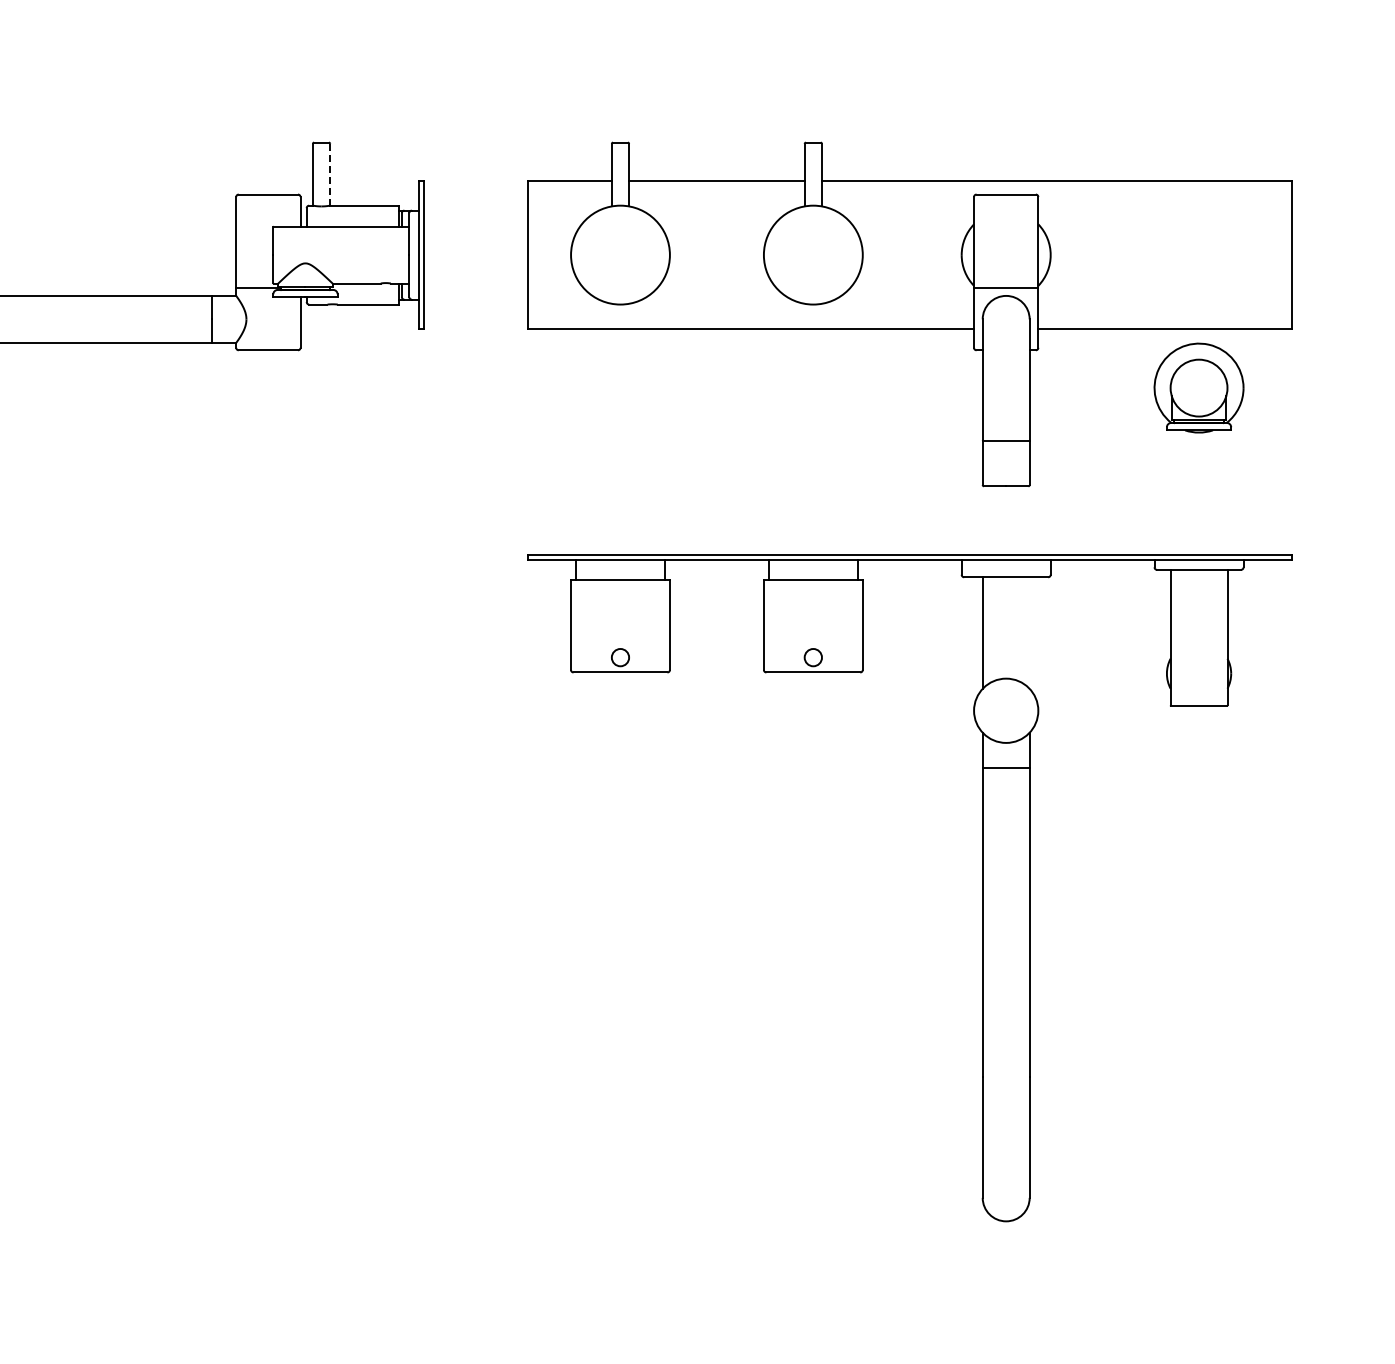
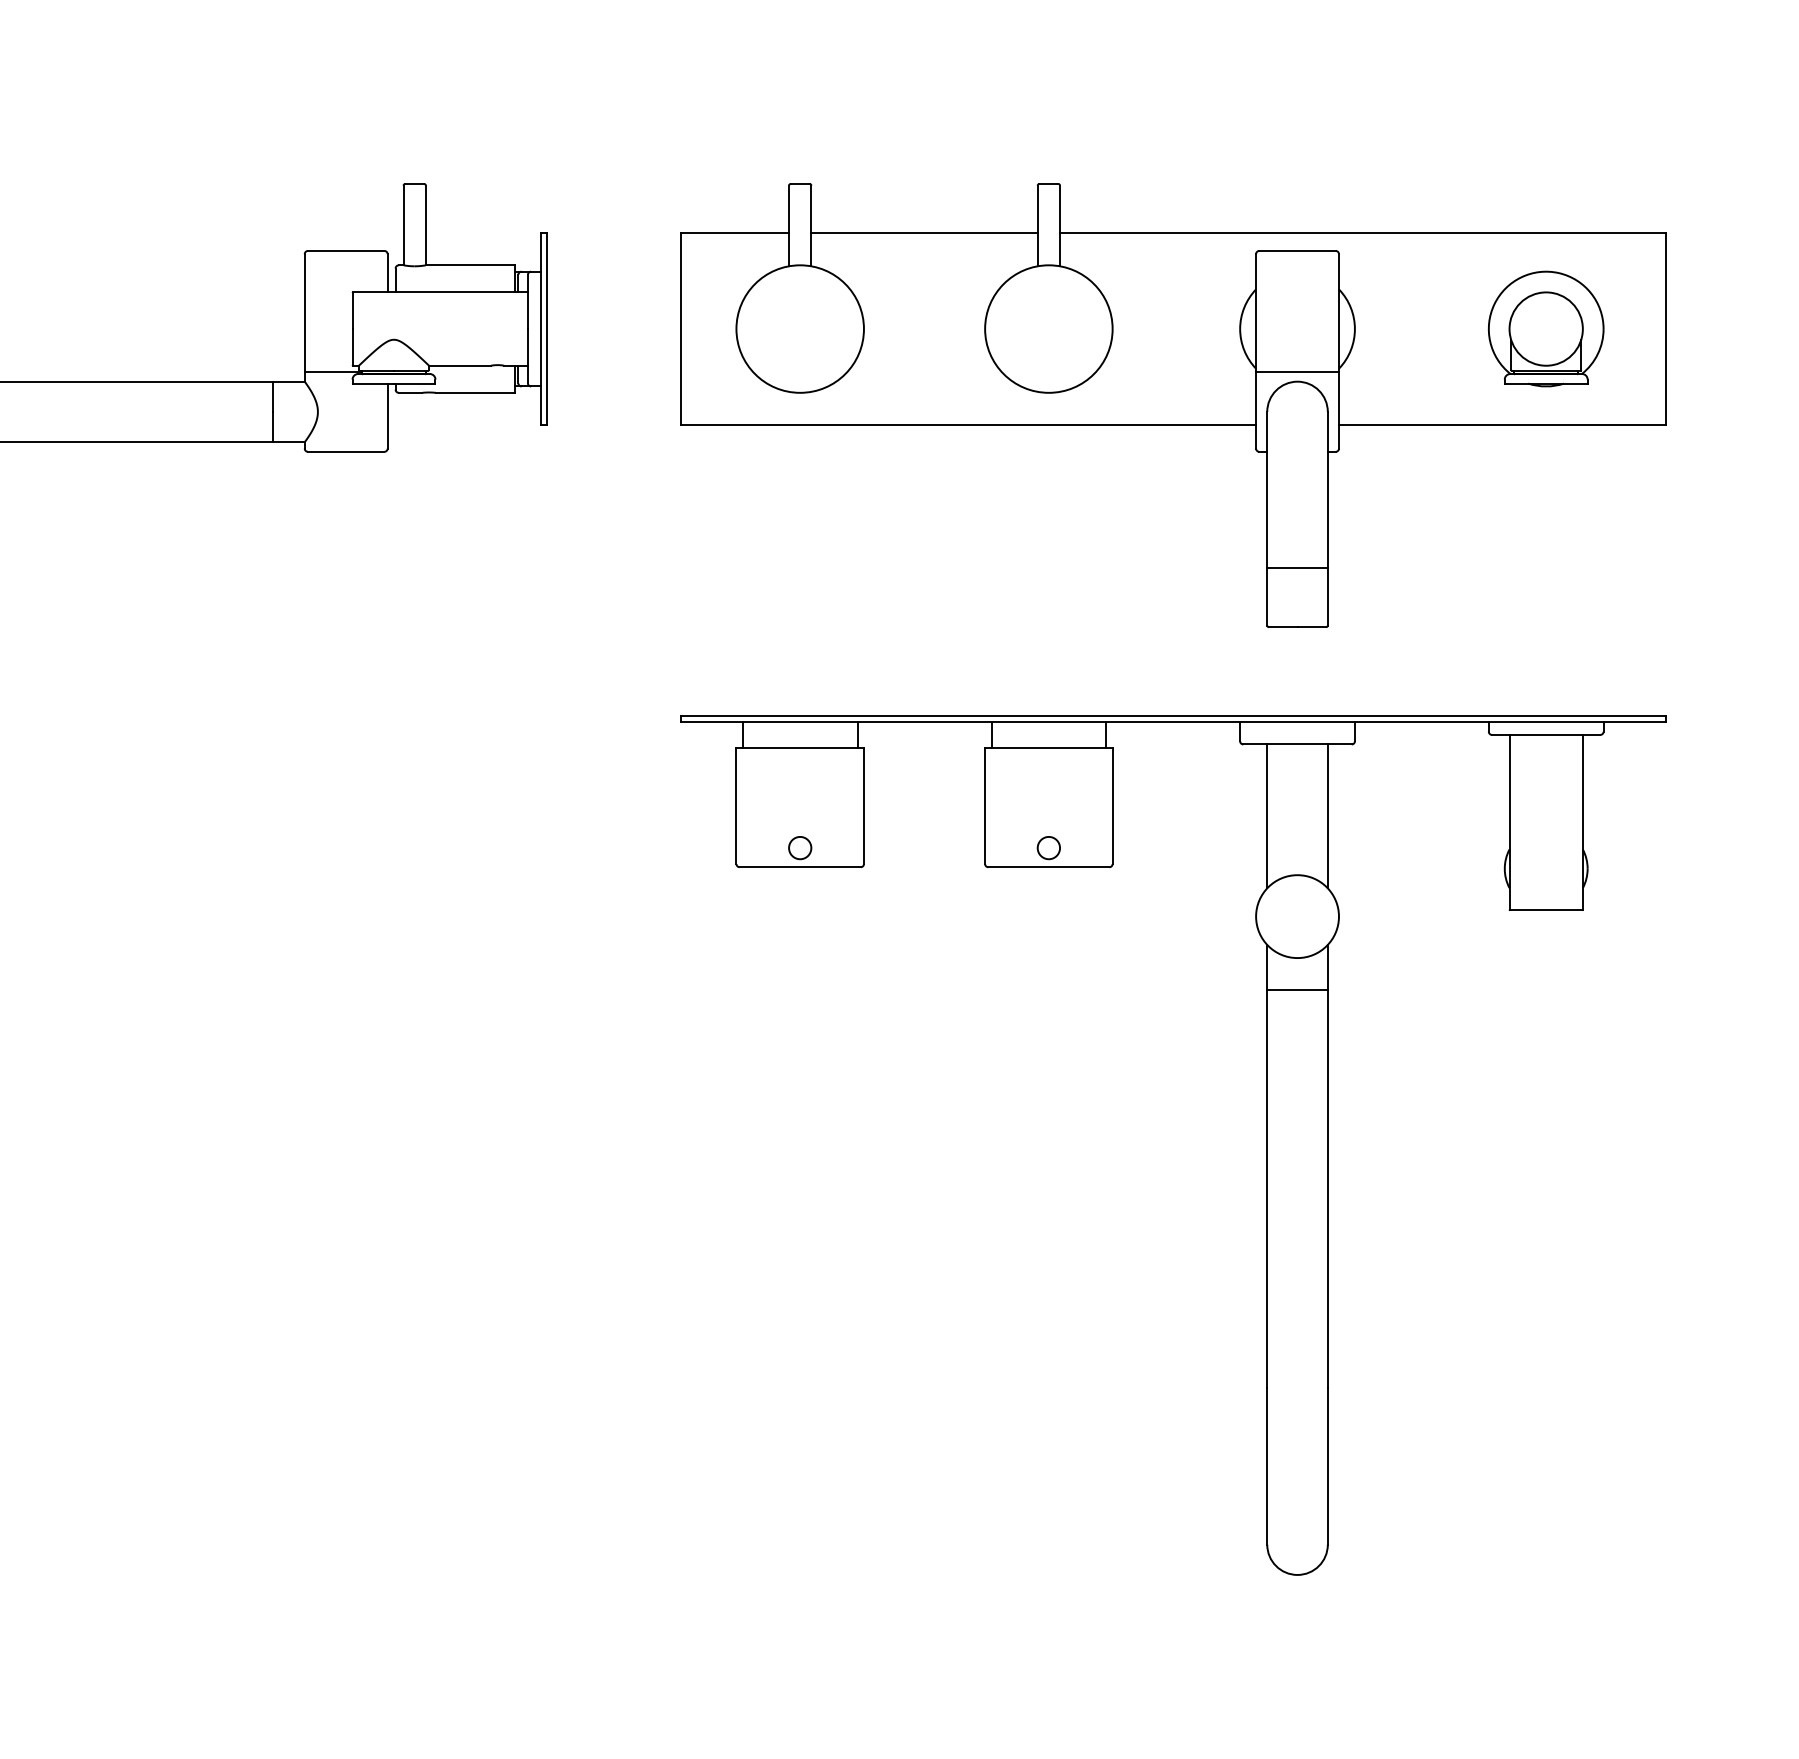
line: (330, 174) -> (426, 225), dashed -> solid
part: (1198, 387) -> (1545, 328), moved
line: (1029, 632) -> (1327, 815), added

